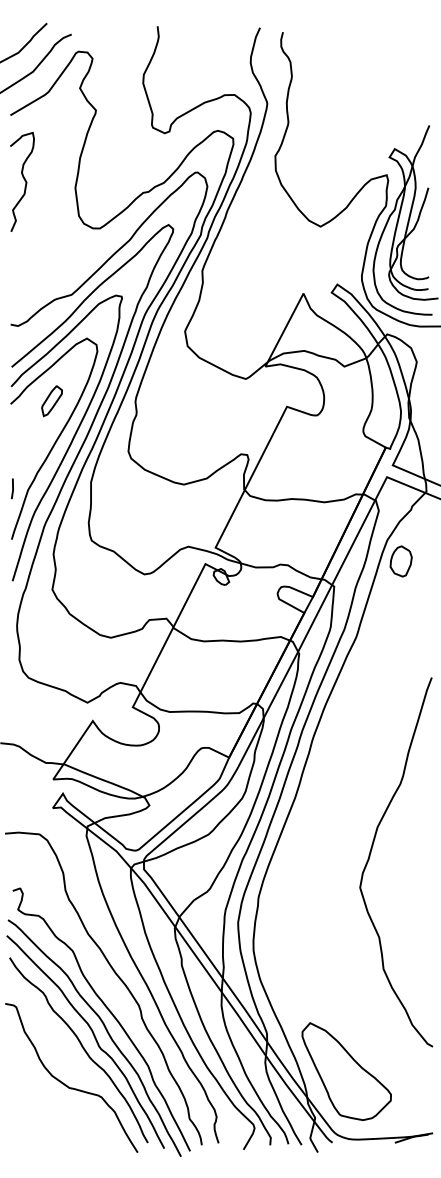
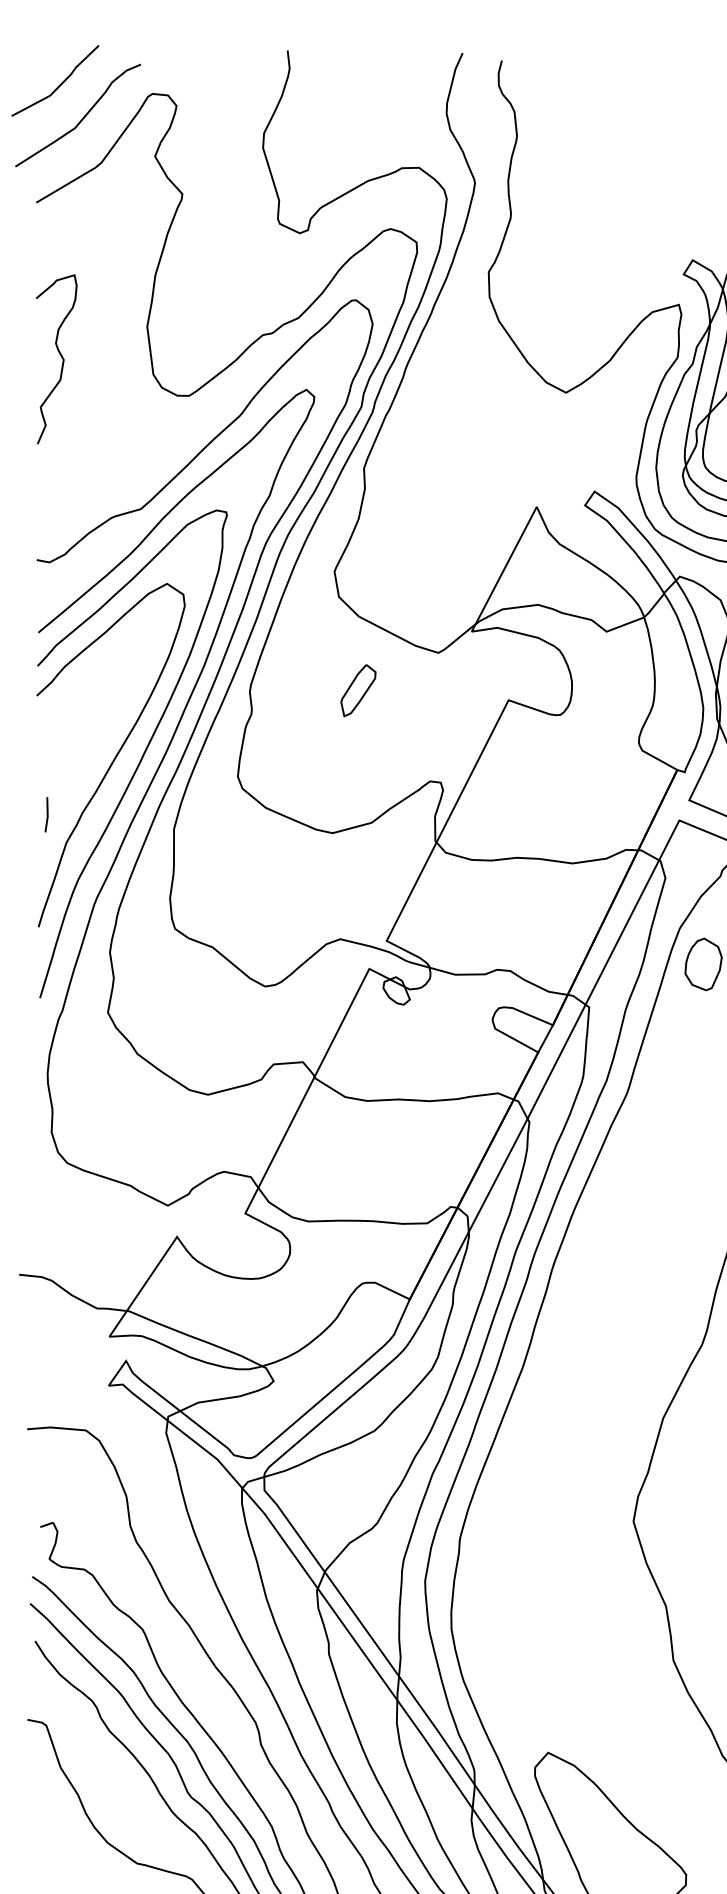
curve: (24, 181) -> (60, 358), moved
part: (51, 401) -> (357, 691), moved
line: (12, 488) -> (46, 814), moved

